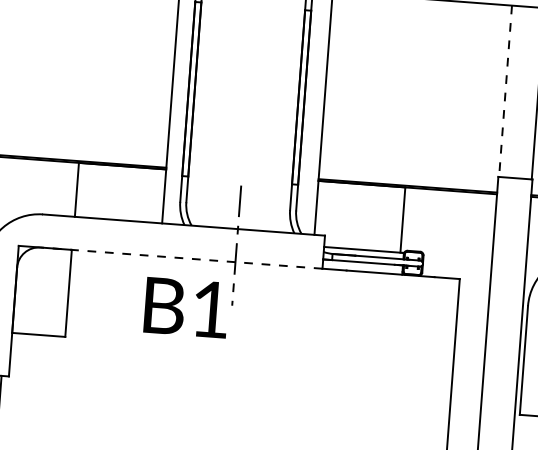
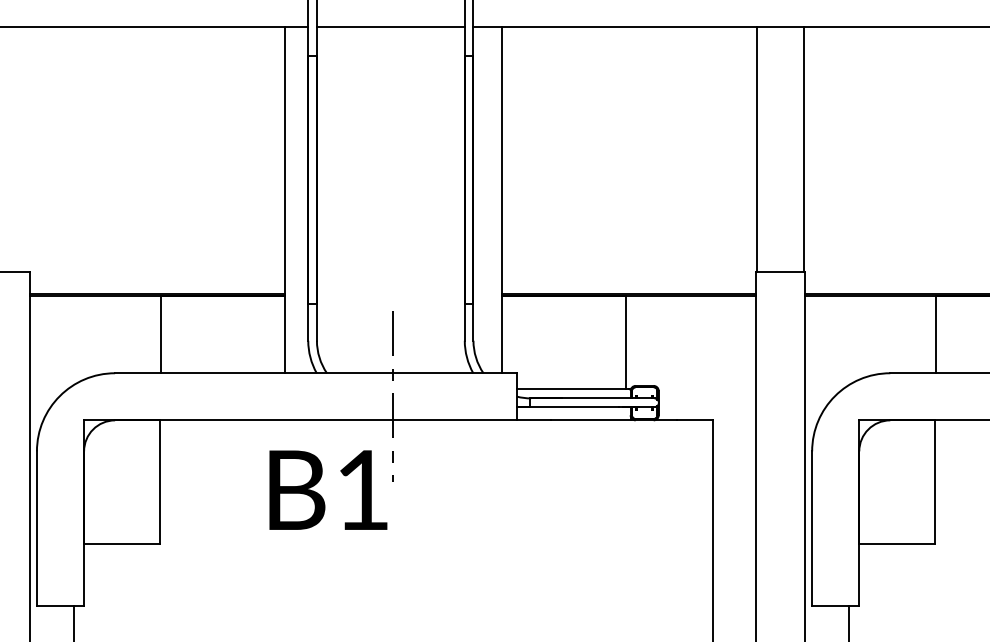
line: (505, 91) -> (757, 149), dashed -> solid
line: (181, 258) -> (316, 420), dashed -> solid

